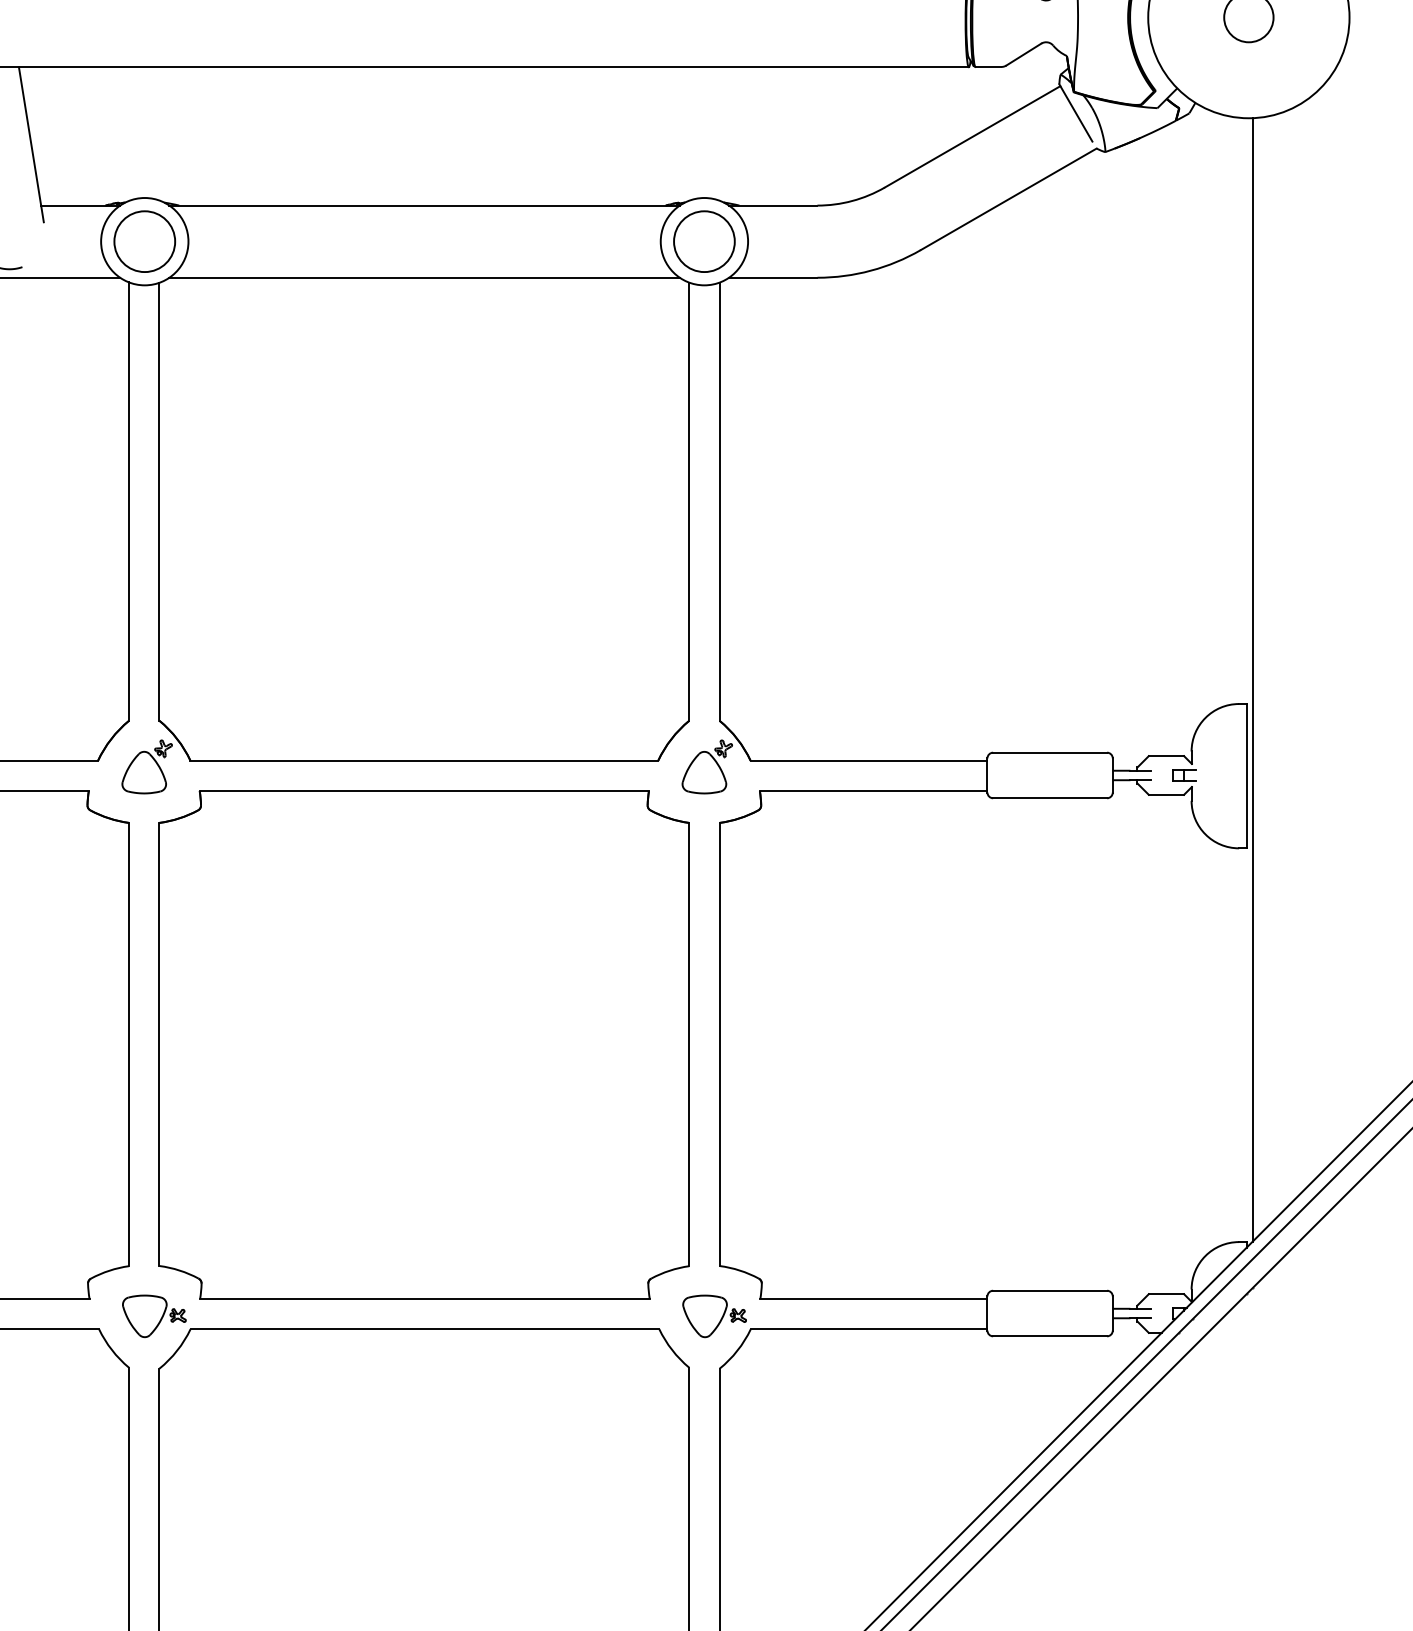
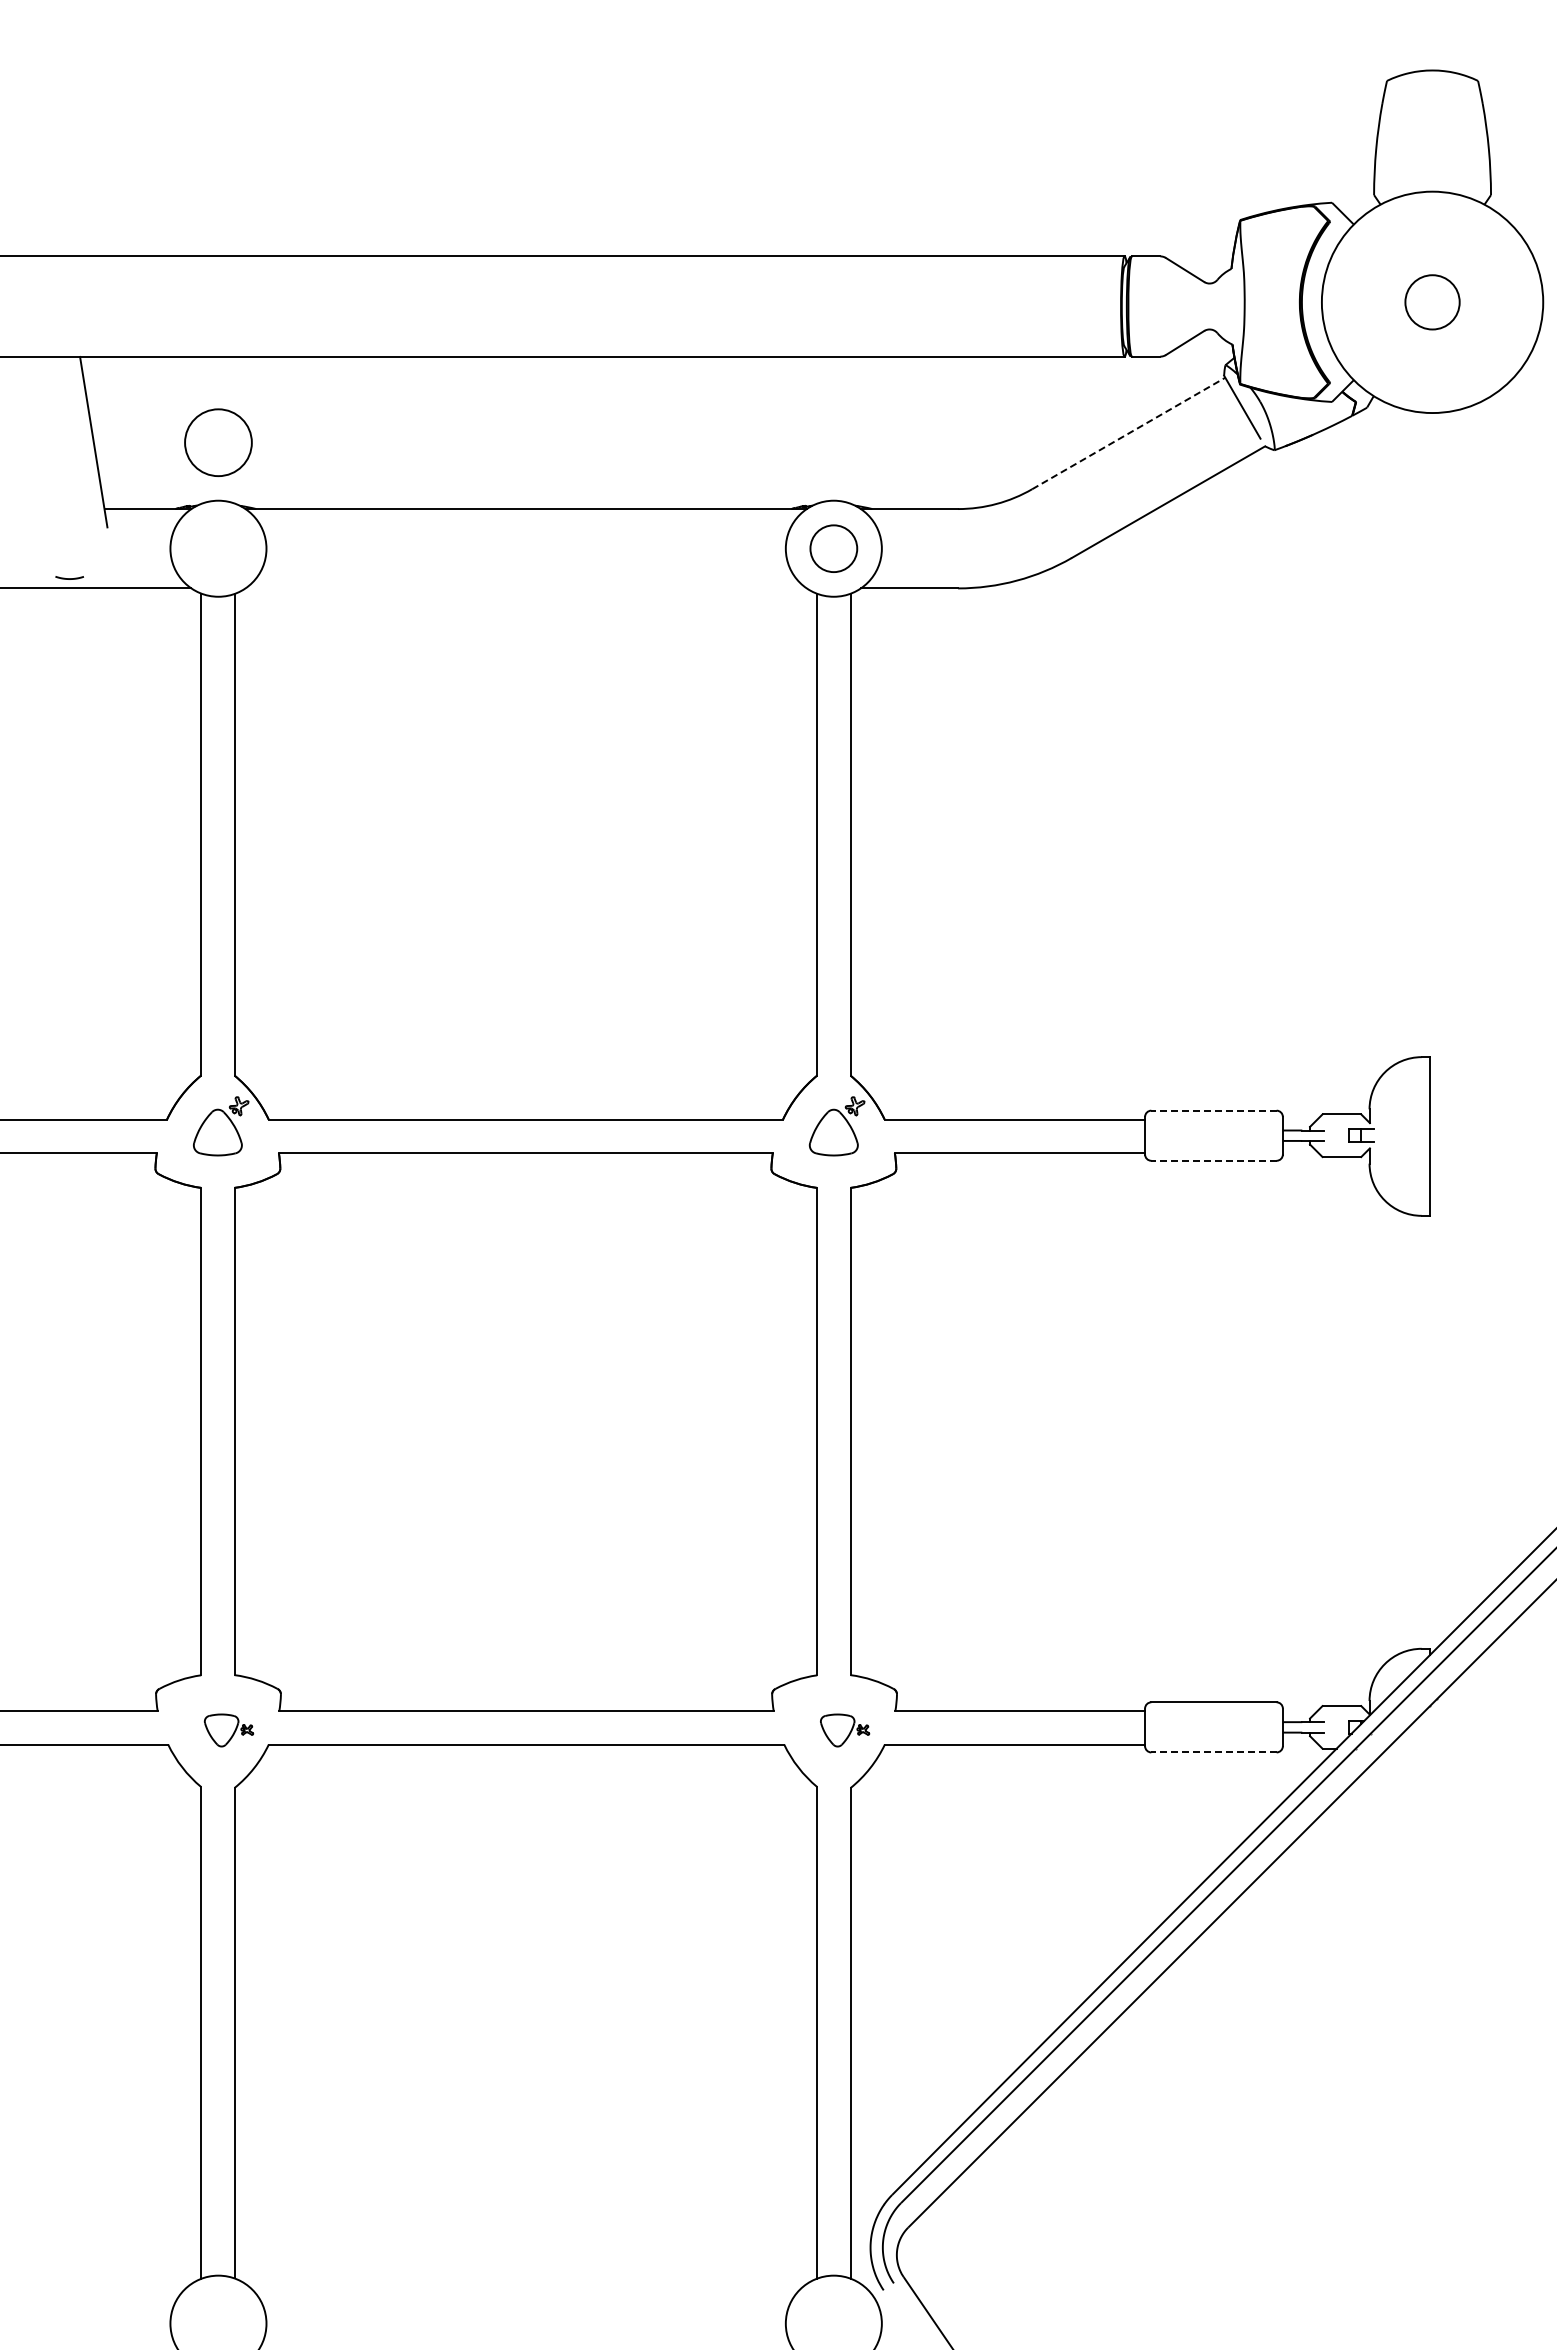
line: (973, 136) -> (1129, 433), solid -> dashed
circle: (144, 241) -> (218, 442), moved
circle: (704, 241) -> (833, 548), size x0.7
line: (424, 277) -> (525, 588), removed
line: (1252, 679) -> (1436, 1030), removed
line: (1049, 752) -> (1213, 1110), solid -> dashed
line: (1049, 798) -> (1213, 1160), solid -> dashed
part: (153, 1316) -> (228, 1730), size x0.7
part: (714, 1316) -> (844, 1730), size x0.7
line: (1049, 1336) -> (1213, 1752), solid -> dashed

